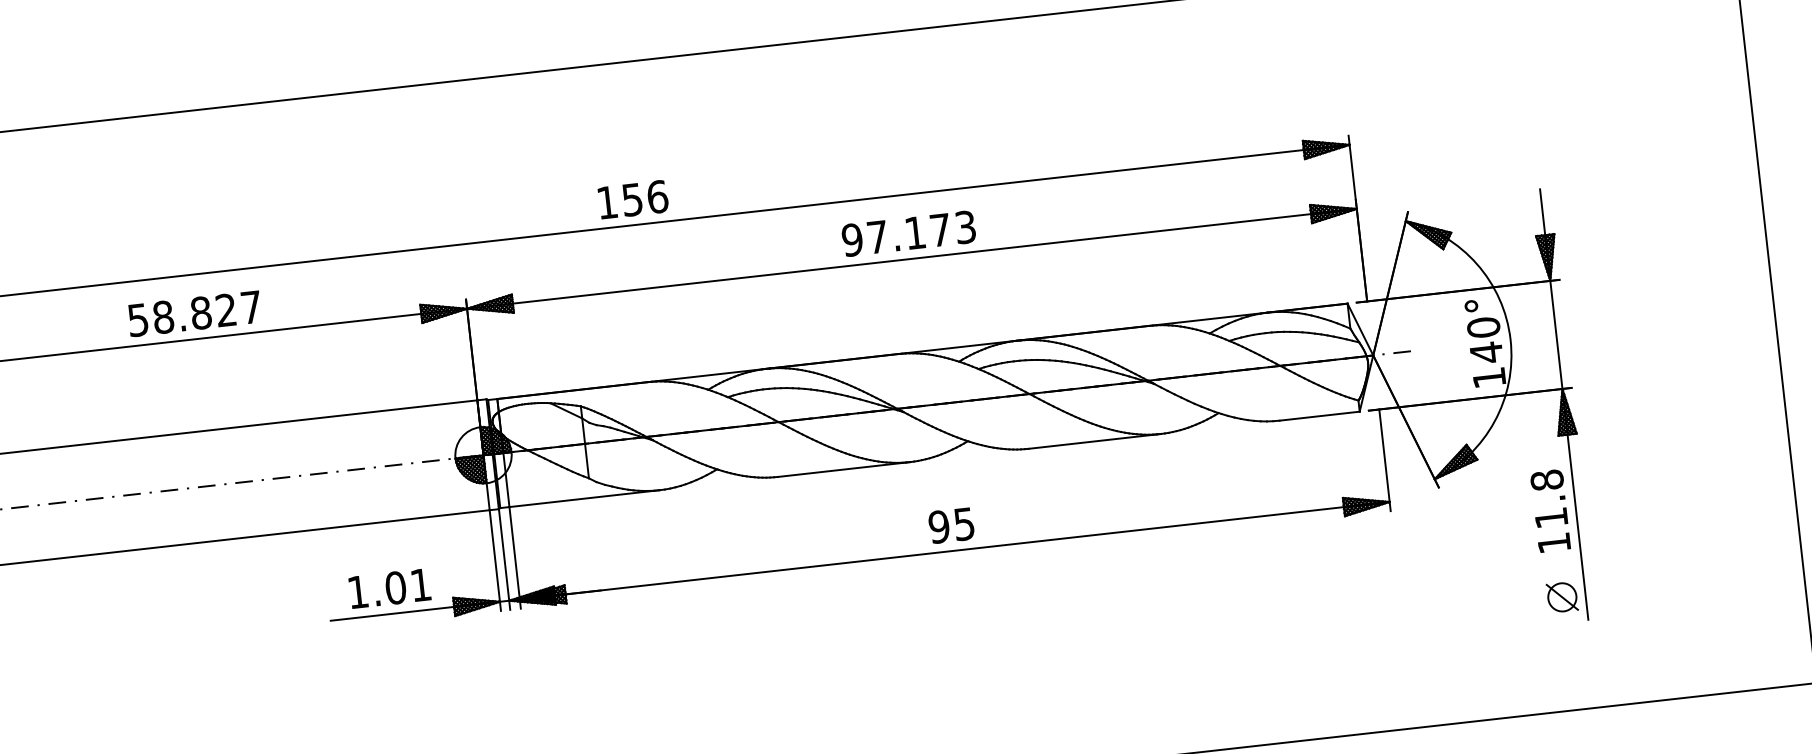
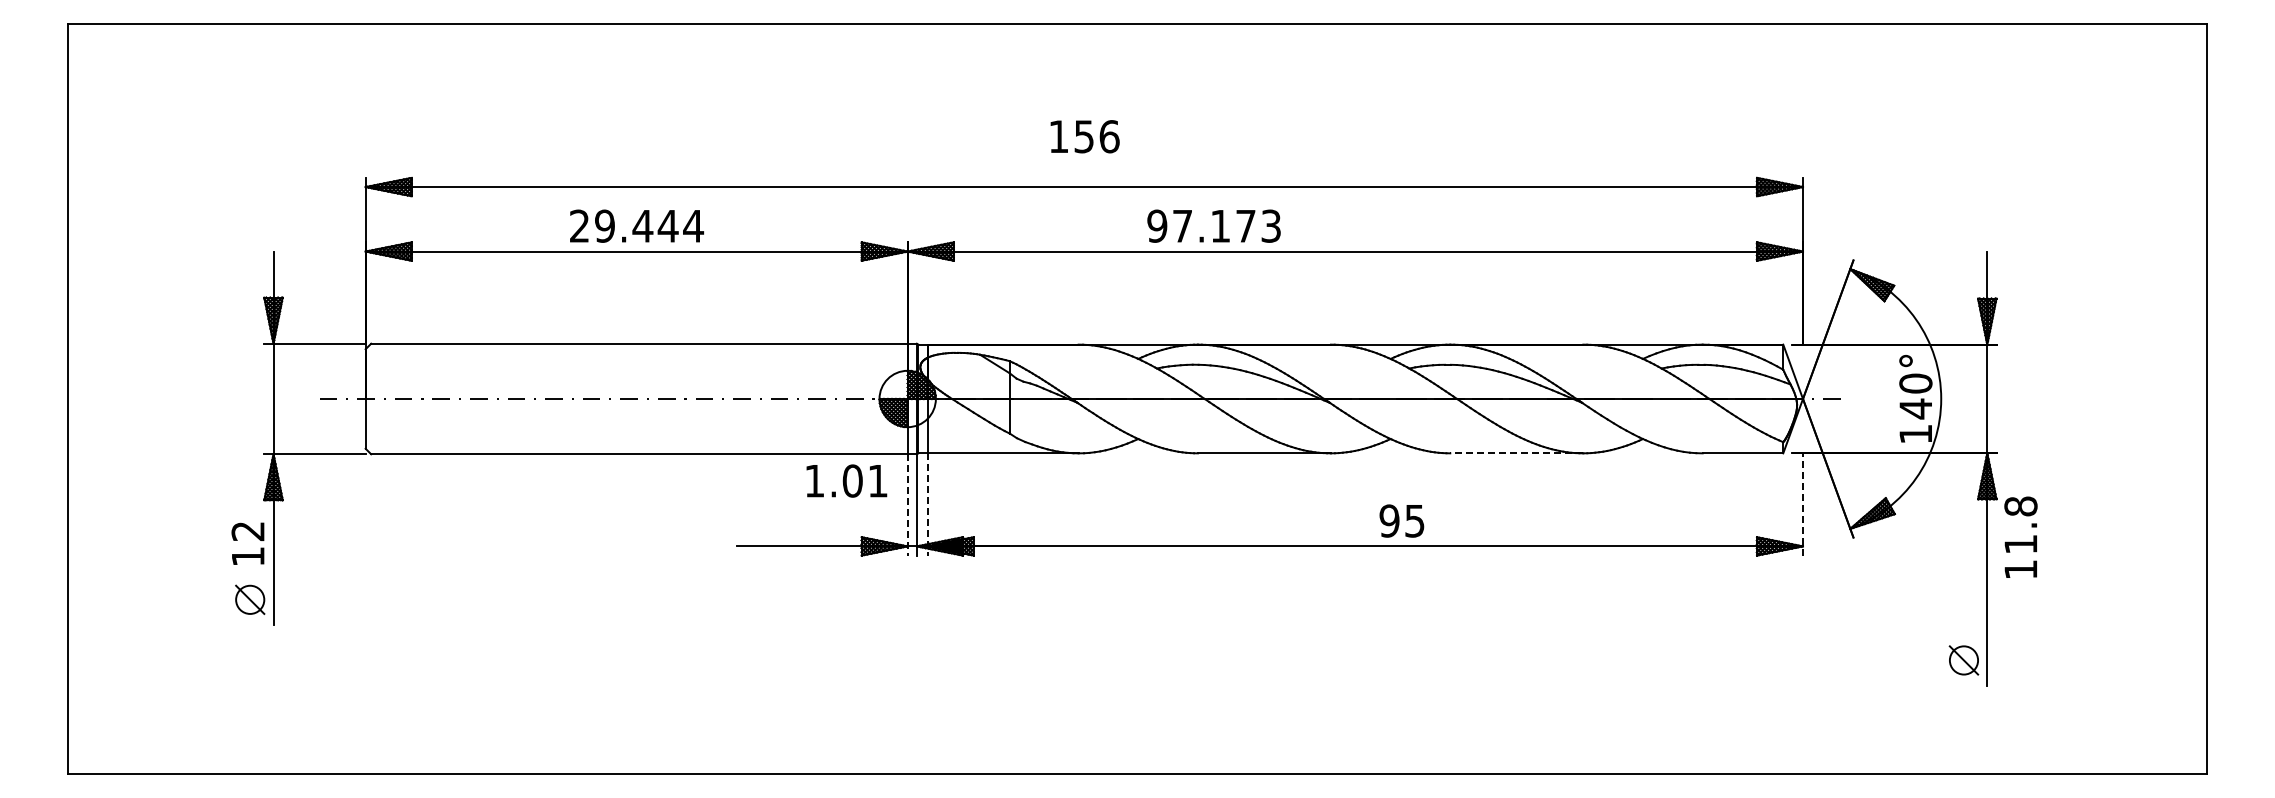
text: (632, 199) -> (1084, 136), moved
text: (908, 233) -> (1213, 225), moved
text: (195, 312) -> (637, 225), 58.827 -> 29.444
line: (1094, 441) -> (1516, 453), solid -> dashed
line: (1385, 460) -> (1803, 504), solid -> dashed
text: (1550, 510) -> (2020, 536), moved
text: (951, 525) -> (1401, 520), moved
line: (514, 557) -> (927, 504), solid -> dashed
line: (495, 560) -> (907, 504), solid -> dashed
text: (389, 588) -> (846, 480), moved

